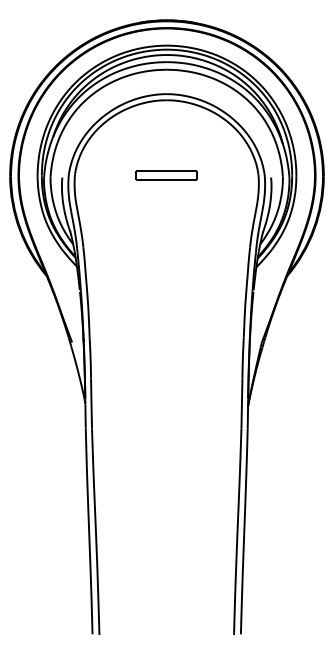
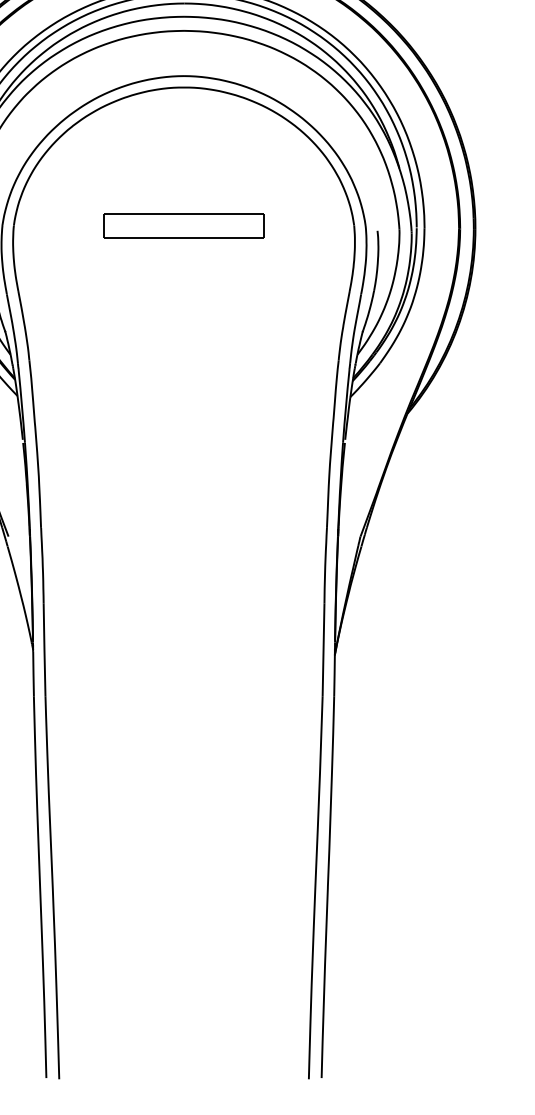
part: (166, 175) -> (183, 227), size x1.43

